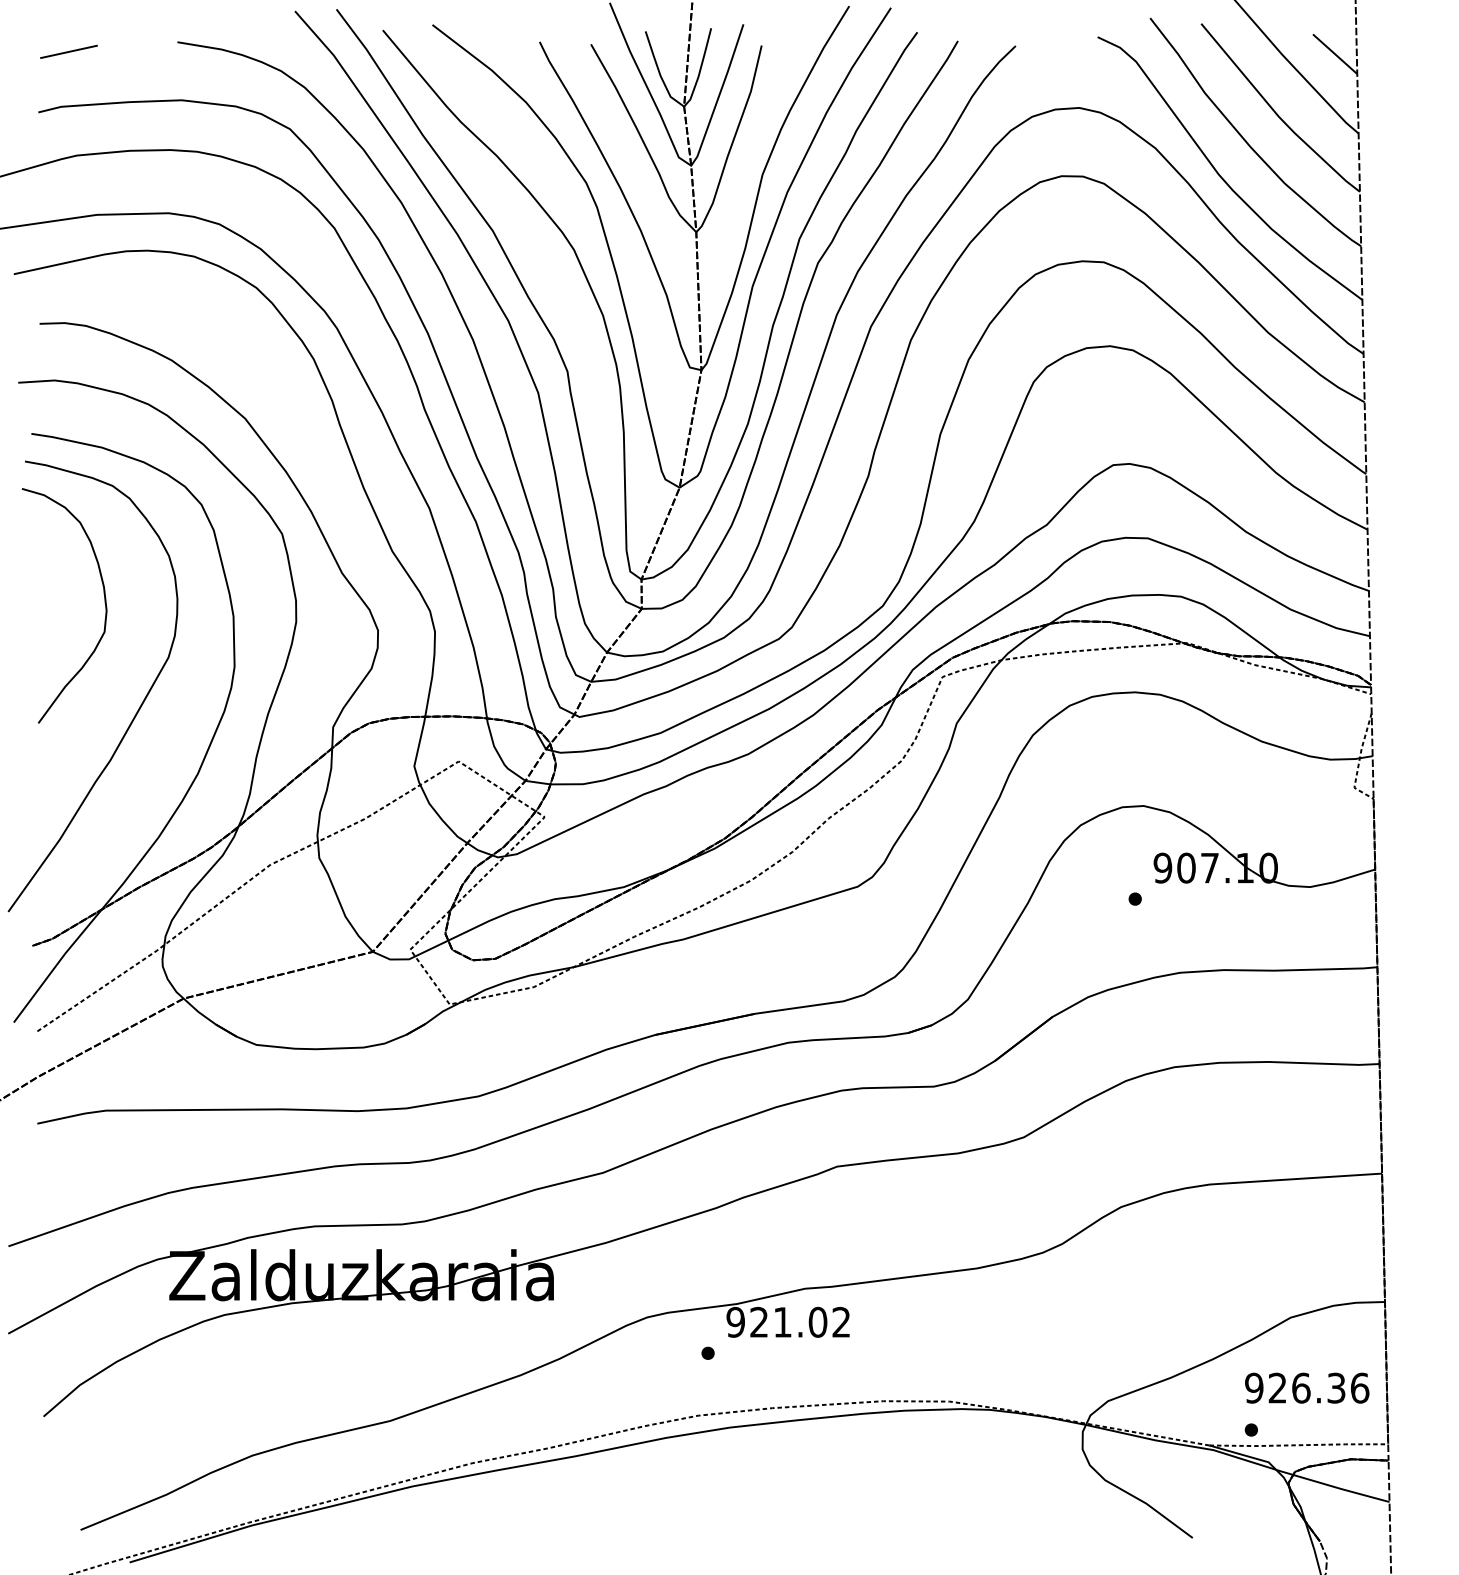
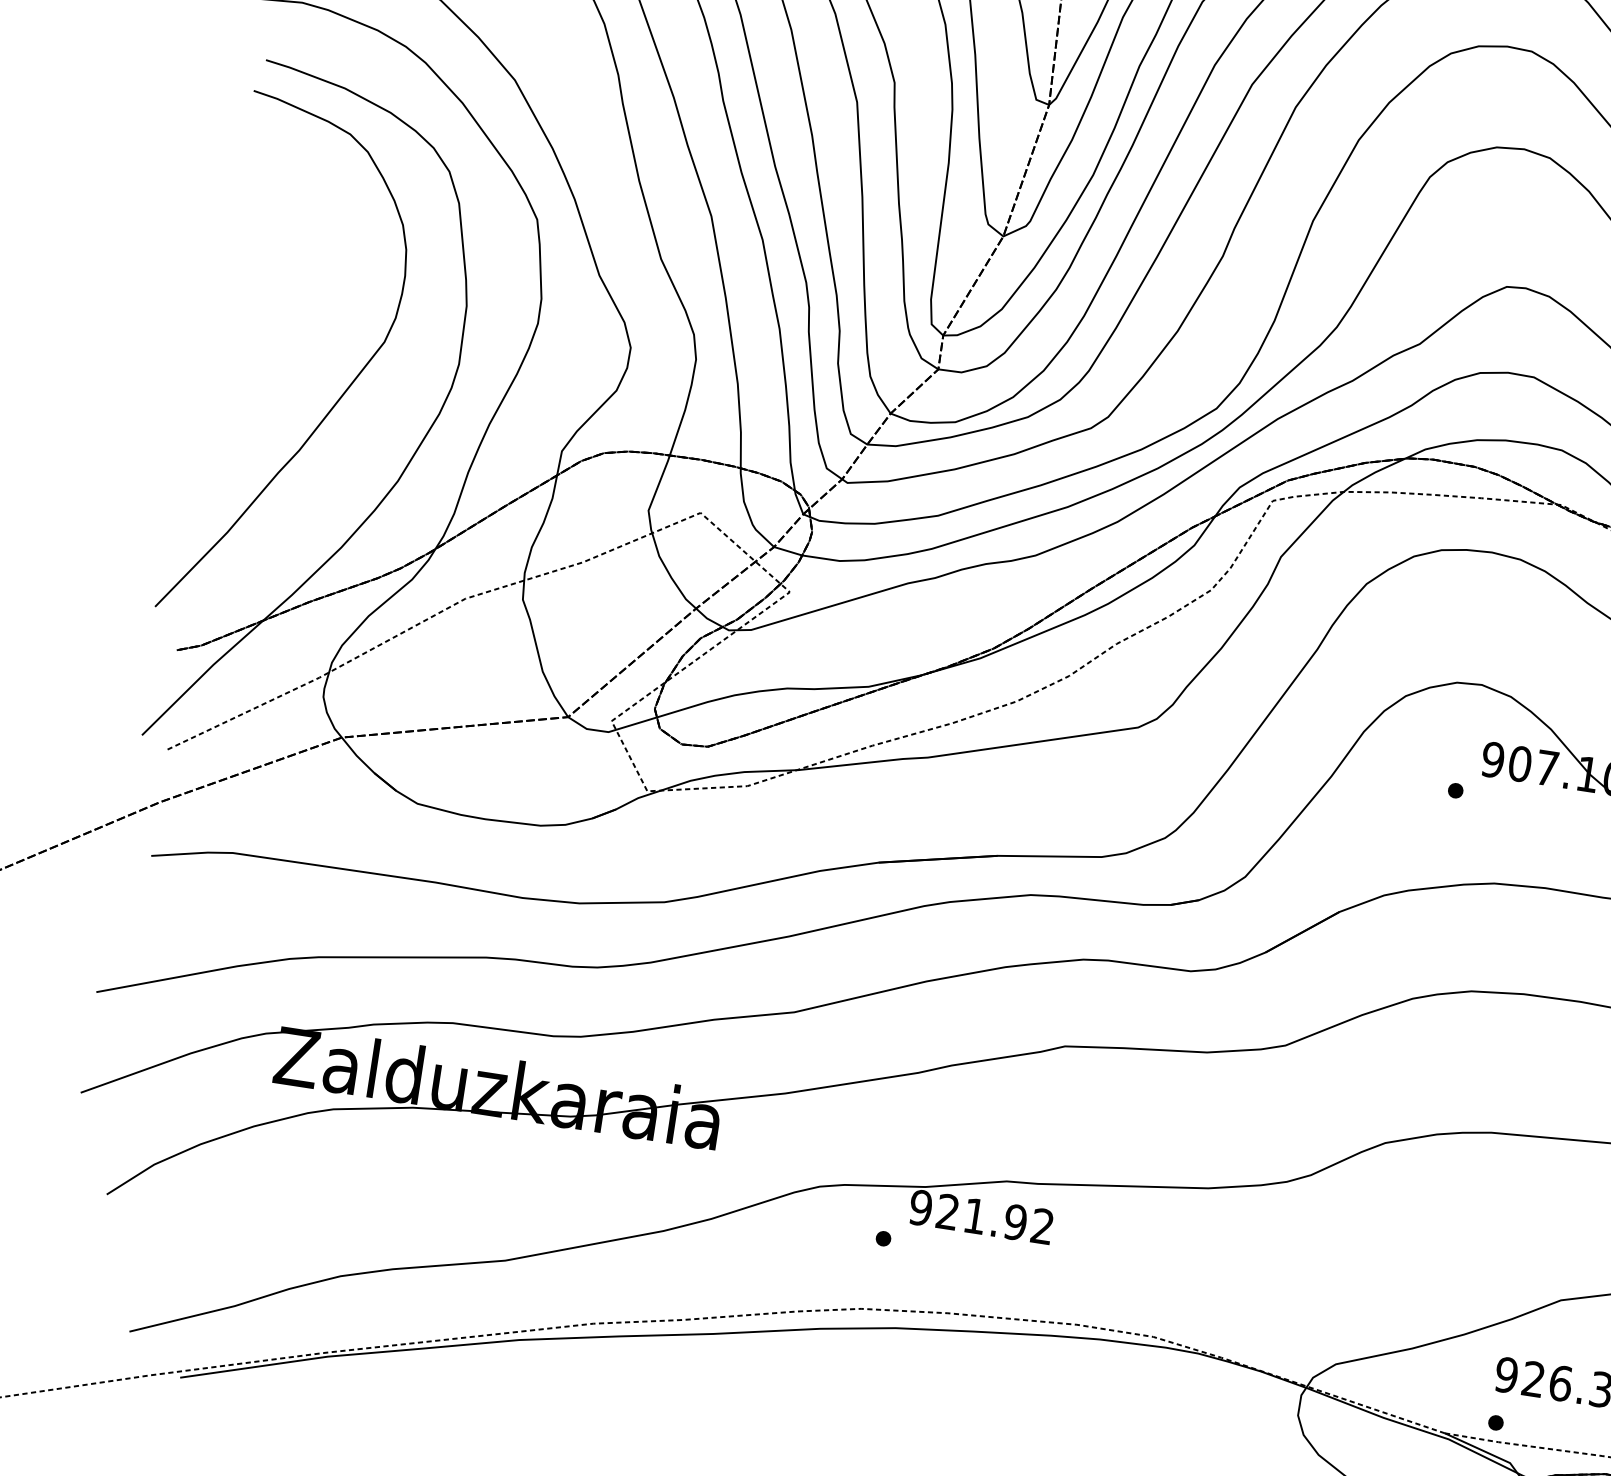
curve: (104, 603) -> (320, 268), removed
text: (817, 1322) -> (1014, 1222), 921.02 -> 921.92

